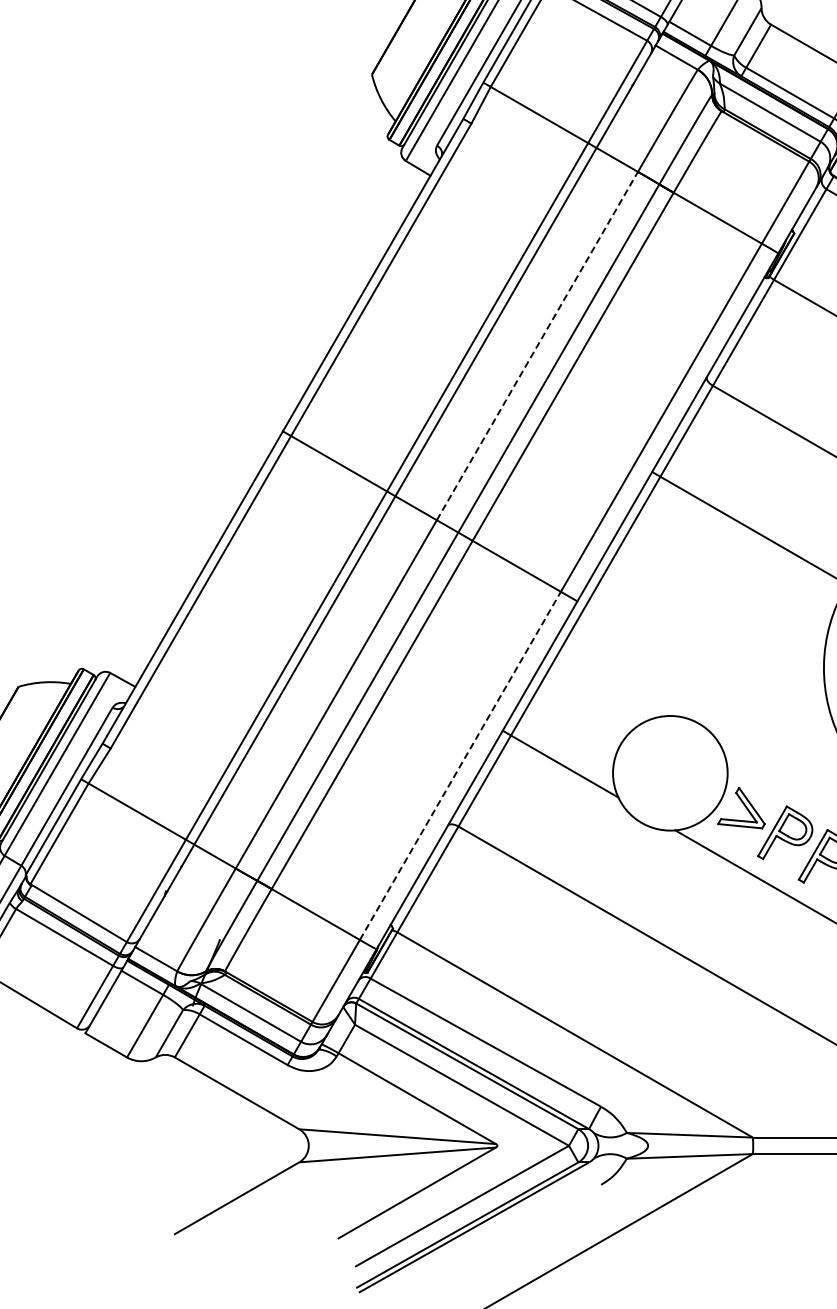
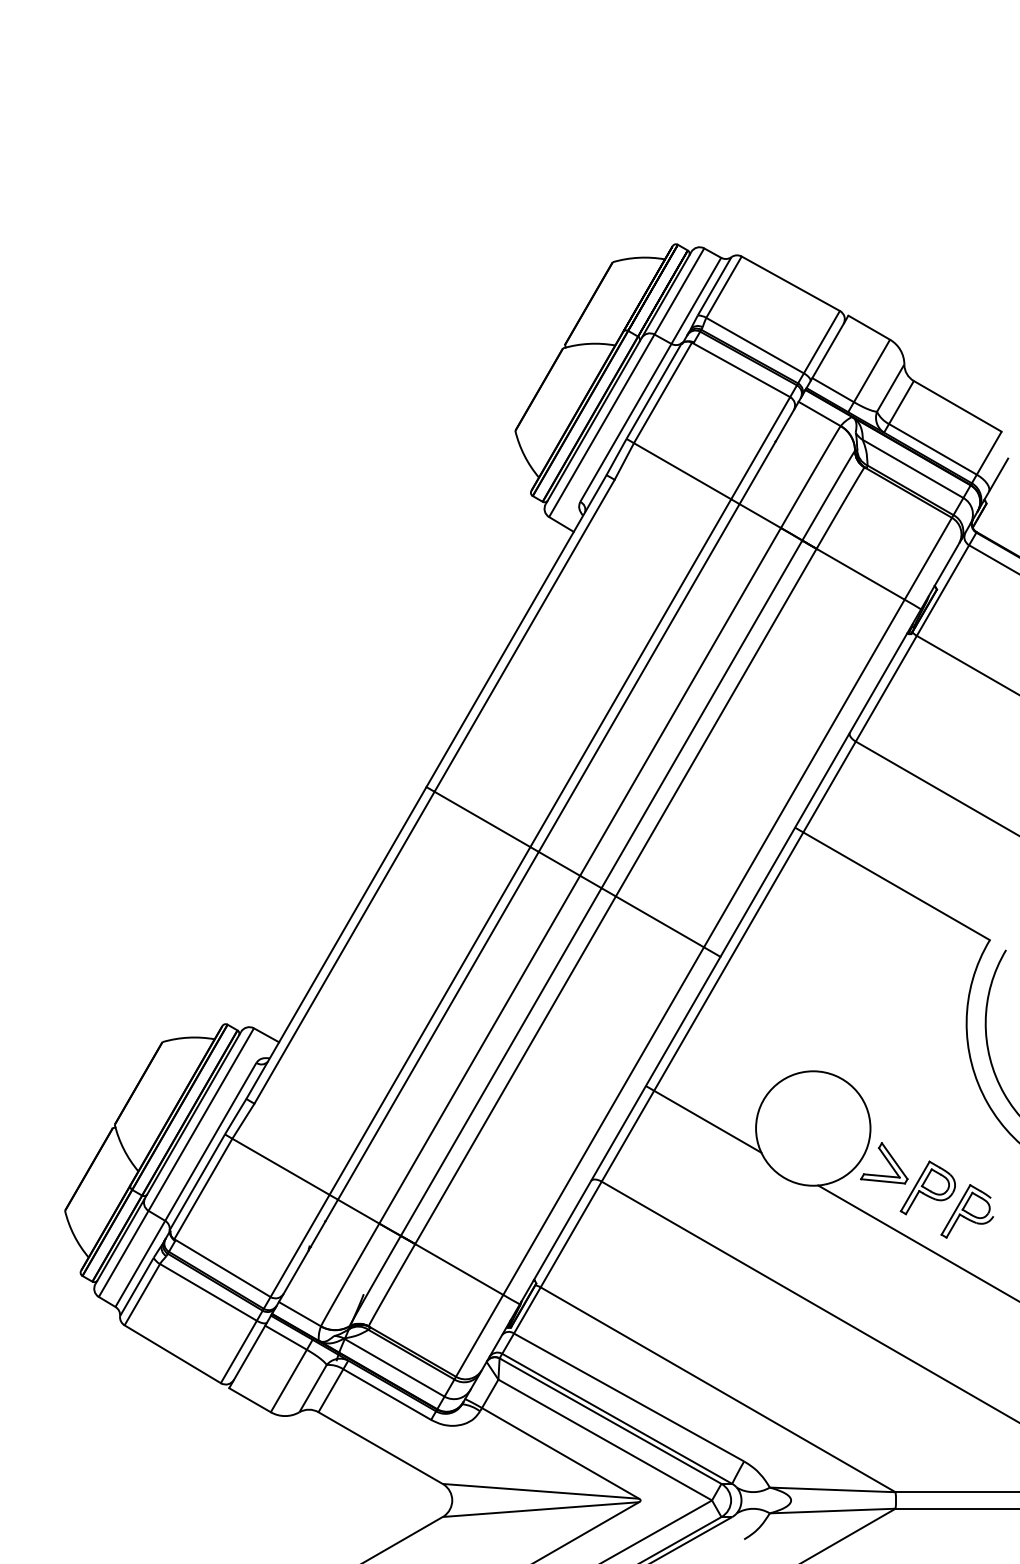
line: (537, 345) -> (680, 701), dashed -> solid
line: (460, 766) -> (603, 1121), dashed -> solid

